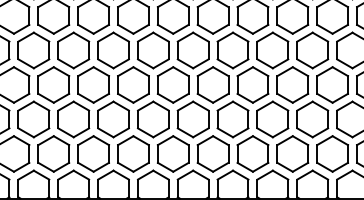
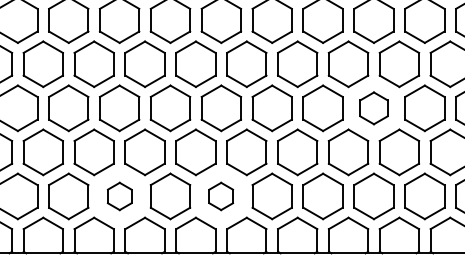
part: (292, 85) -> (373, 108), size x0.7
part: (93, 154) -> (119, 196), size x0.6
part: (172, 154) -> (220, 196), size x0.6

